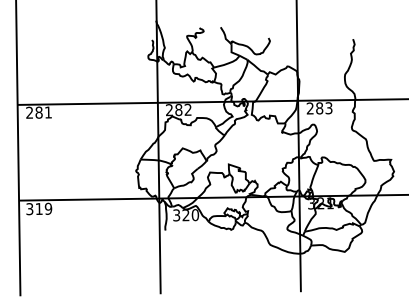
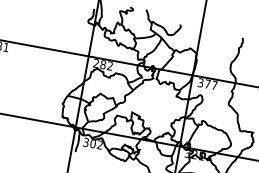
text: (319, 108) -> (207, 84), 283 -> 377
text: (190, 215) -> (96, 144), 320 -> 302

